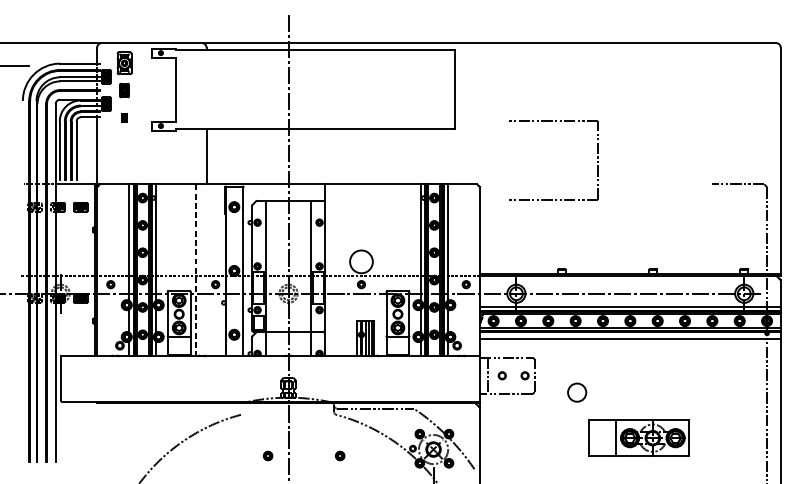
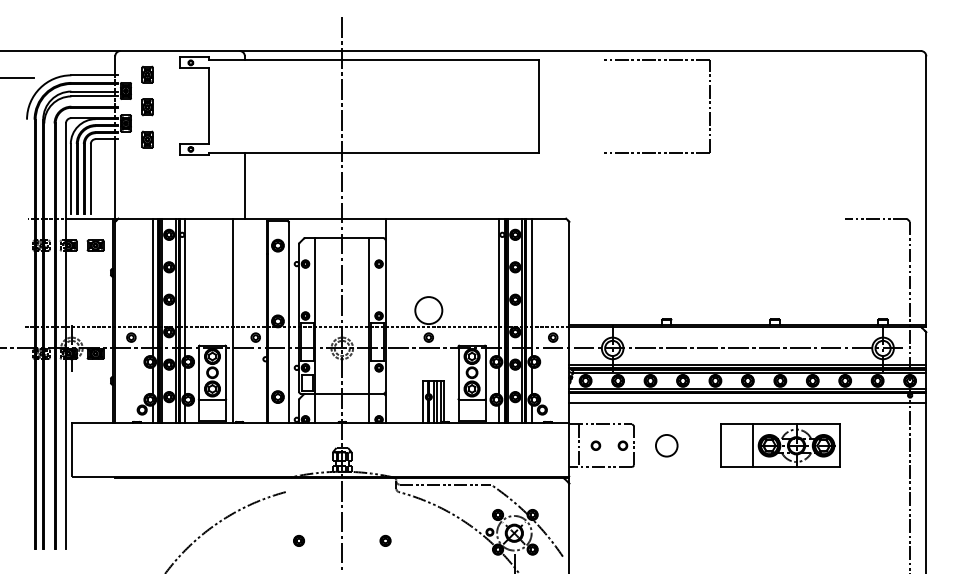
part: (124, 62) -> (147, 74), size x0.62
part: (124, 117) -> (147, 139), size x1.67
part: (555, 121) -> (658, 60), moved
line: (196, 271) -> (232, 321), dashed -> solid
circle: (576, 392) -> (666, 445), moved
part: (639, 437) -> (780, 445), moved
part: (267, 455) -> (298, 540), moved
part: (340, 455) -> (385, 540), moved

